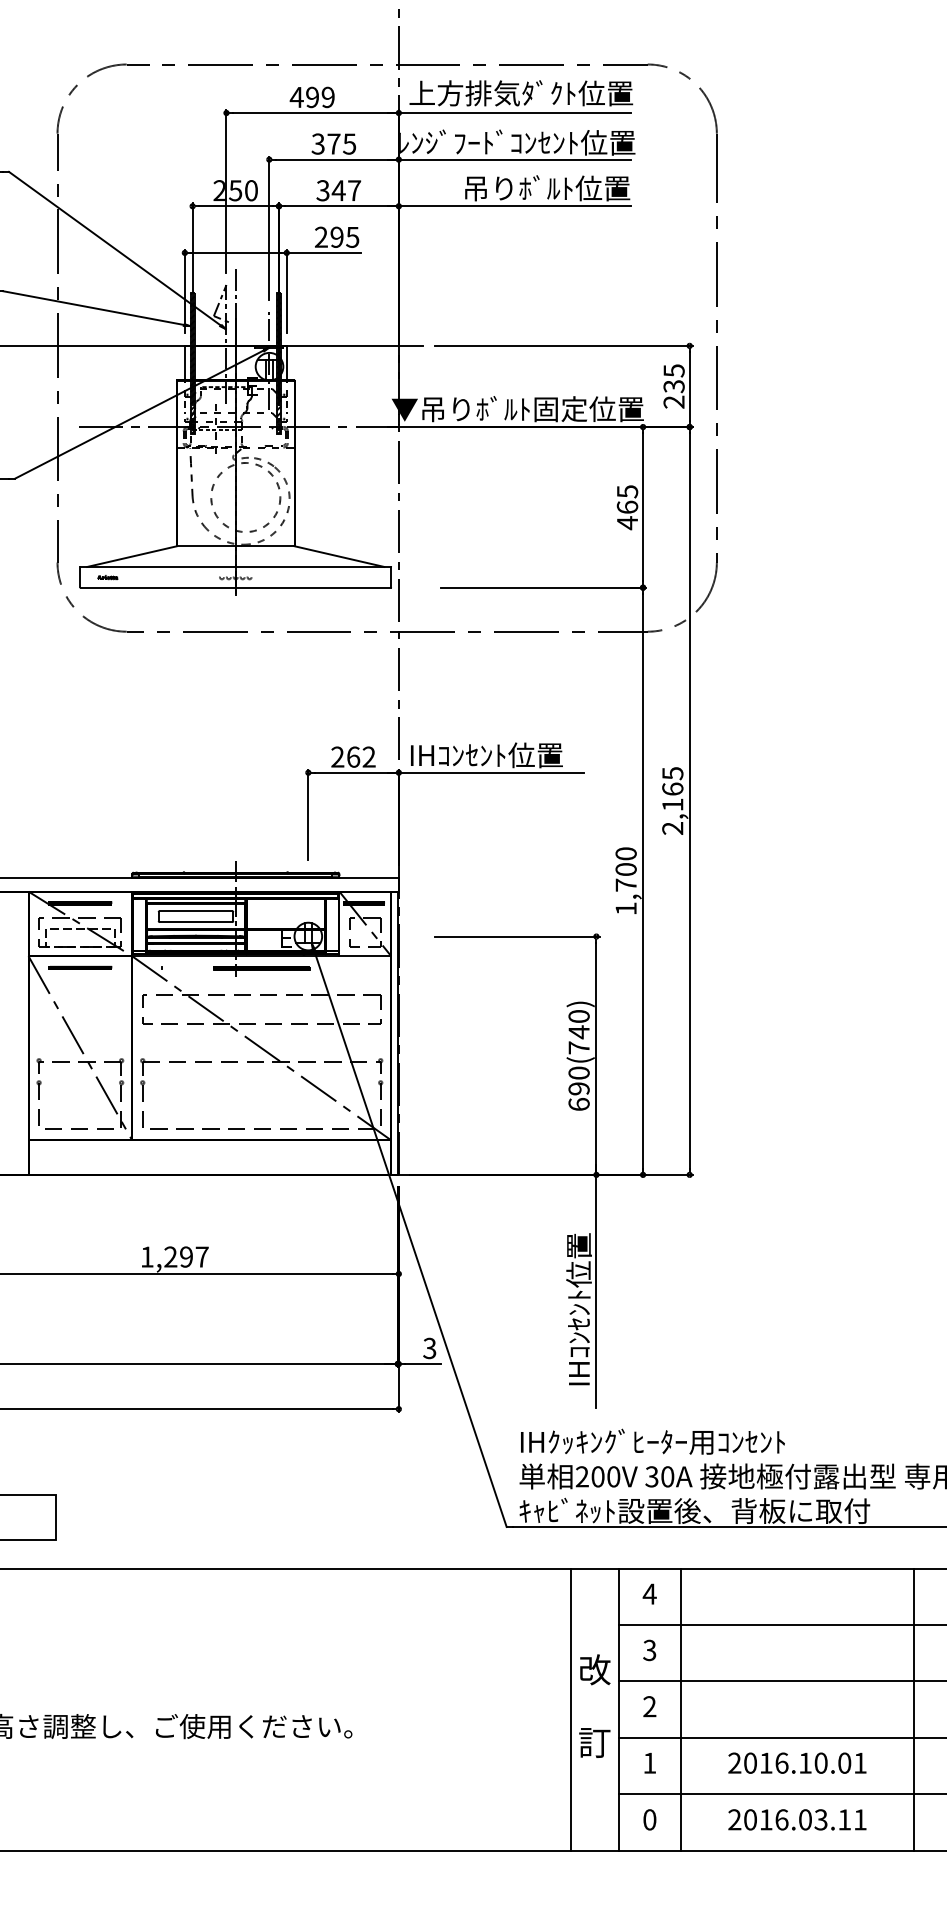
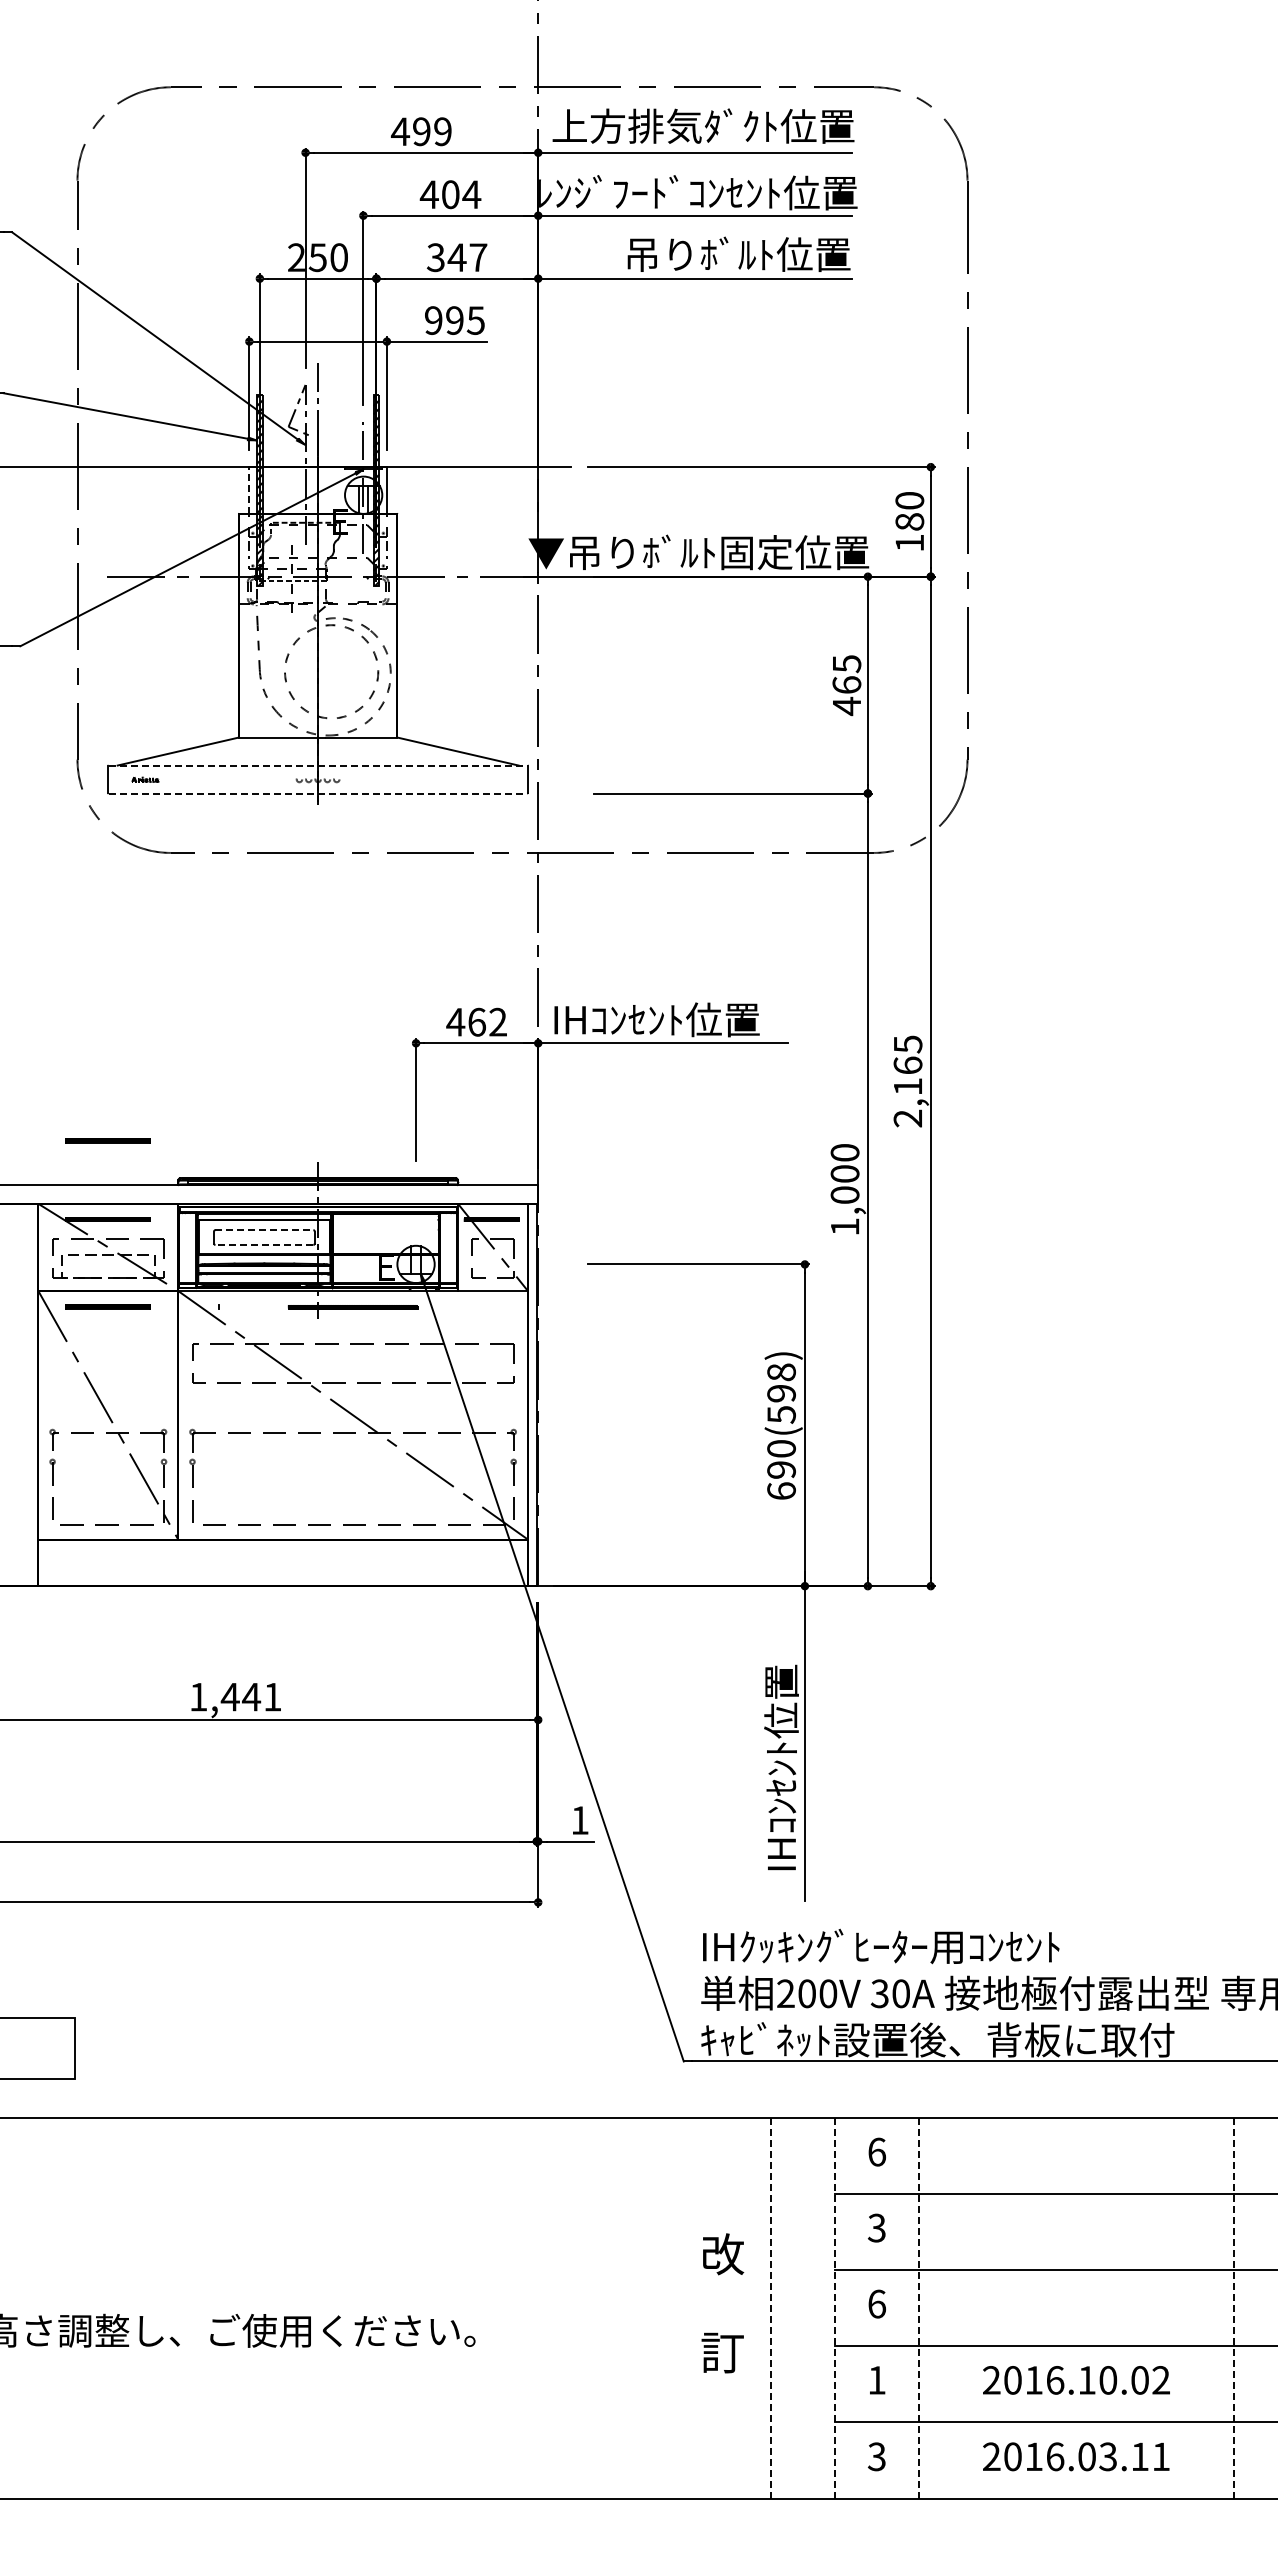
text: (333, 143) -> (450, 194), 375 -> 404
text: (321, 237) -> (433, 320), 295 -> 995
line: (184, 362) -> (249, 489), solid -> dashed
text: (673, 386) -> (909, 521), 235 -> 180
line: (236, 566) -> (318, 765), solid -> dashed
line: (236, 587) -> (318, 793), solid -> dashed
text: (337, 756) -> (455, 1021), 262 -> 462
part: (79, 844) -> (107, 1140), added
text: (625, 884) -> (844, 1194), 1,700 -> 1,000
line: (196, 911) -> (264, 1230), solid -> dashed
line: (196, 921) -> (264, 1244), solid -> dashed
text: (579, 1032) -> (781, 1393), 690(740) -> 690(598)
text: (185, 1256) -> (250, 1696), 1,297 -> 1,441
text: (429, 1348) -> (579, 1820), 3 -> 1
text: (649, 1593) -> (876, 2151), 4 -> 6
text: (594, 1706) -> (722, 2303), moved
text: (650, 1706) -> (877, 2303), 2 -> 6
line: (570, 1709) -> (770, 2308), solid -> dashed
line: (618, 1709) -> (834, 2308), solid -> dashed
line: (681, 1709) -> (919, 2308), solid -> dashed
line: (913, 1709) -> (1233, 2308), solid -> dashed
text: (859, 1763) -> (1160, 2380), 2016.10.01 -> 2016.10.02
text: (649, 1819) -> (876, 2456), 0 -> 3

